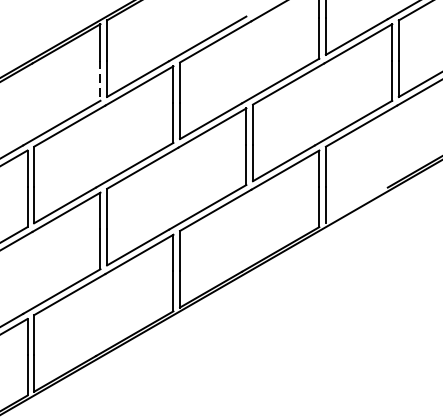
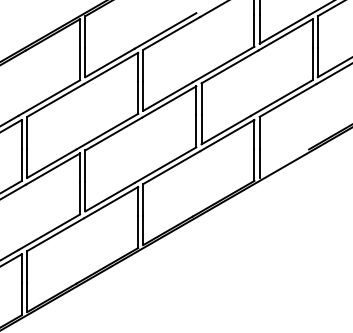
line: (101, 80) -> (80, 64), dashed -> solid

